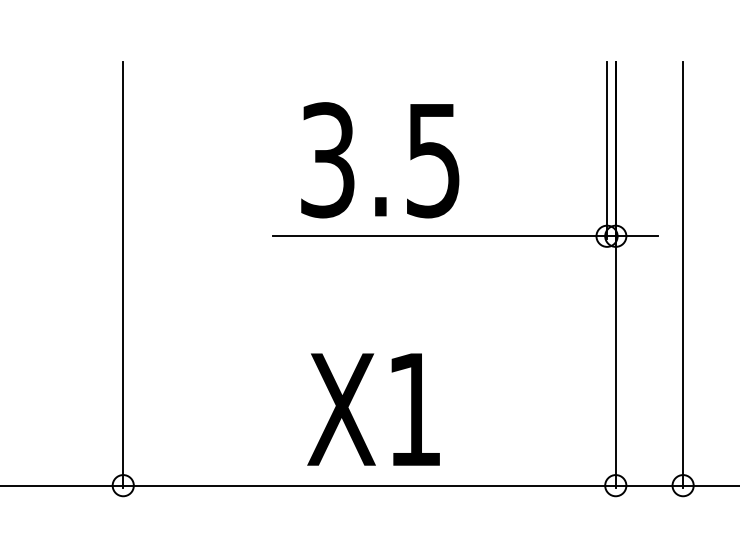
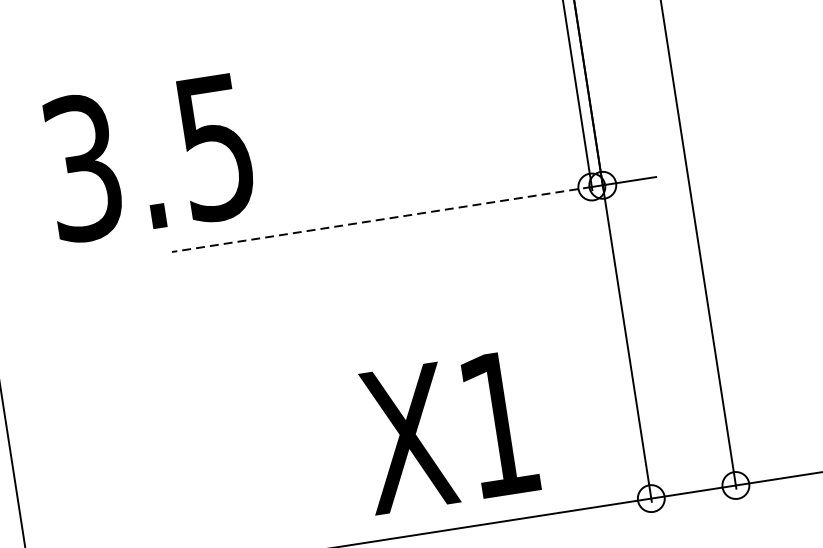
text: (380, 160) -> (149, 158), moved
line: (439, 236) -> (381, 219), solid -> dashed
text: (373, 409) -> (447, 432), moved

